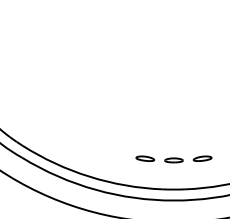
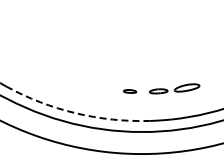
part: (145, 158) -> (130, 91), size x0.7
part: (202, 158) -> (187, 87), size x1.4
arc: (89, 176) -> (75, 112), solid -> dashed

